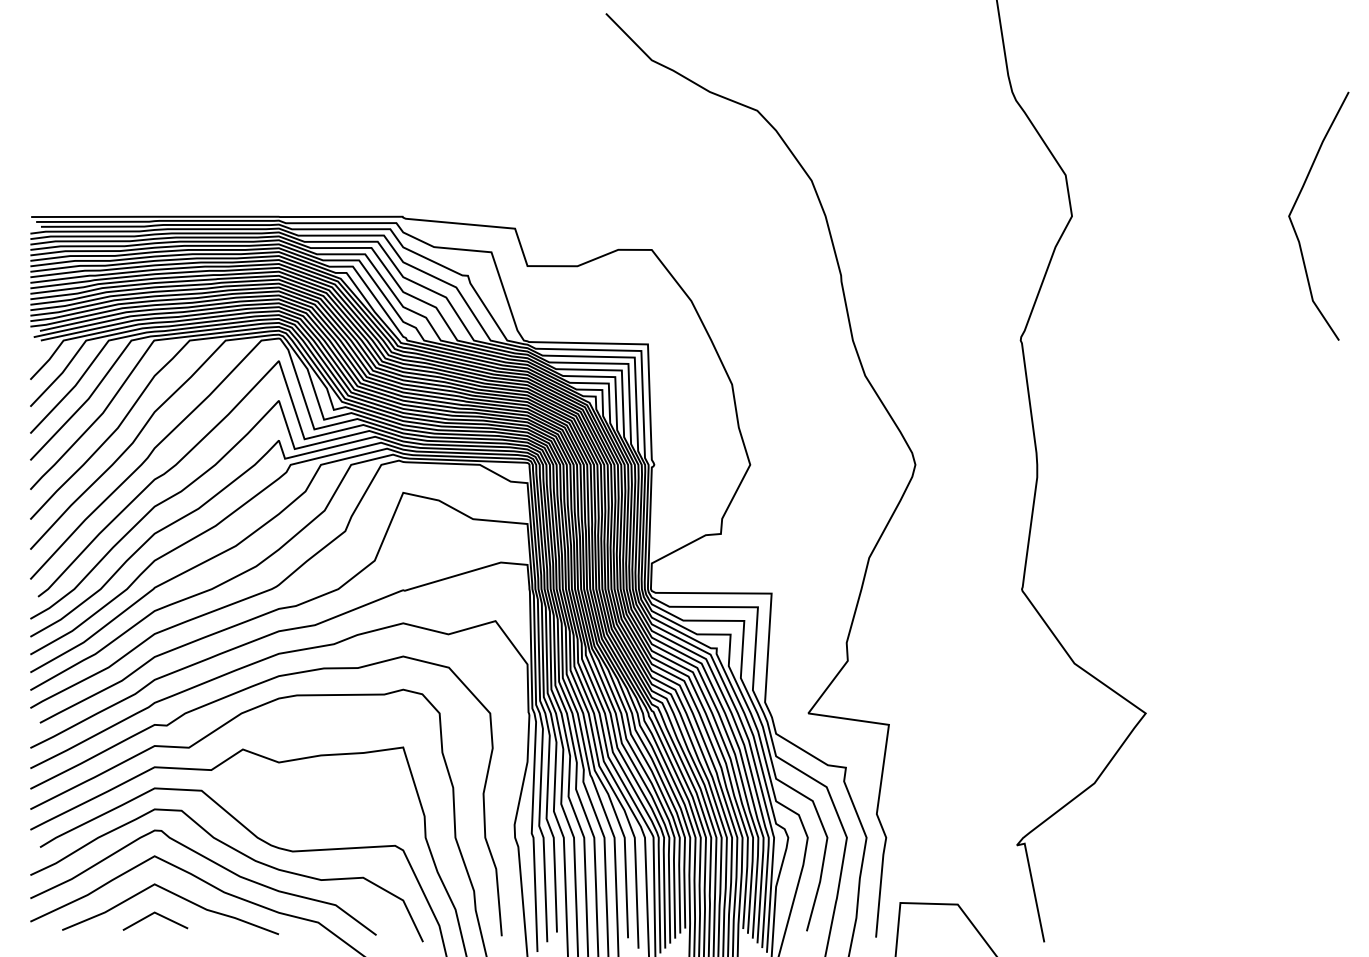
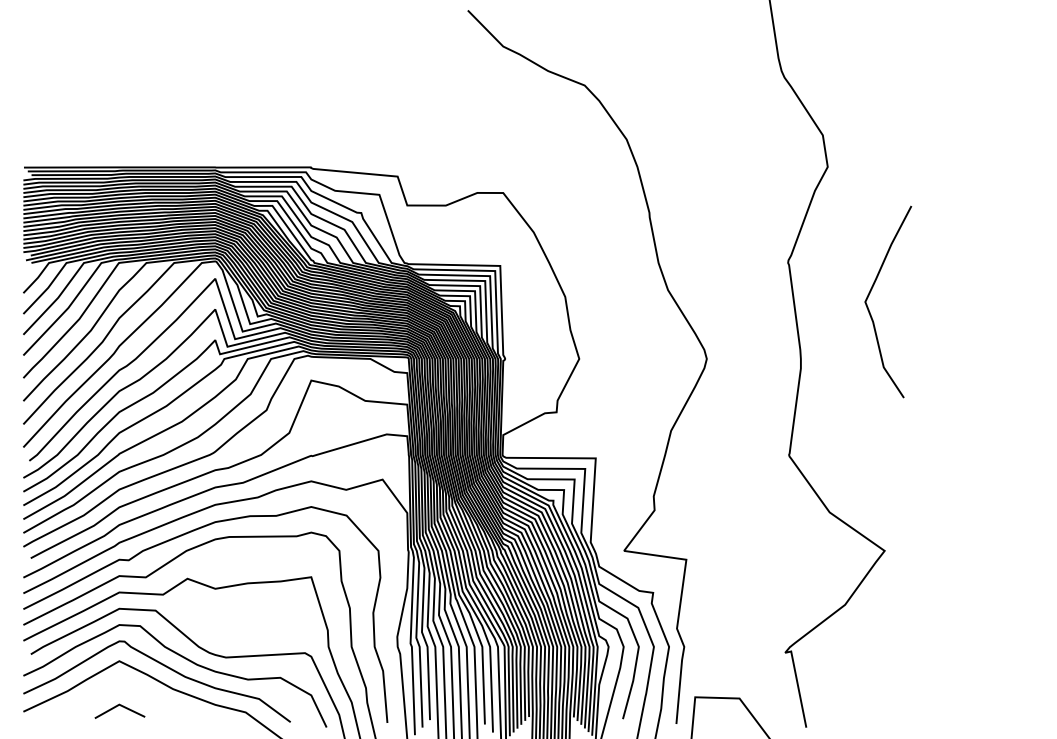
curve: (1295, 205) -> (870, 293), moved
curve: (176, 896) -> (136, 692), removed

